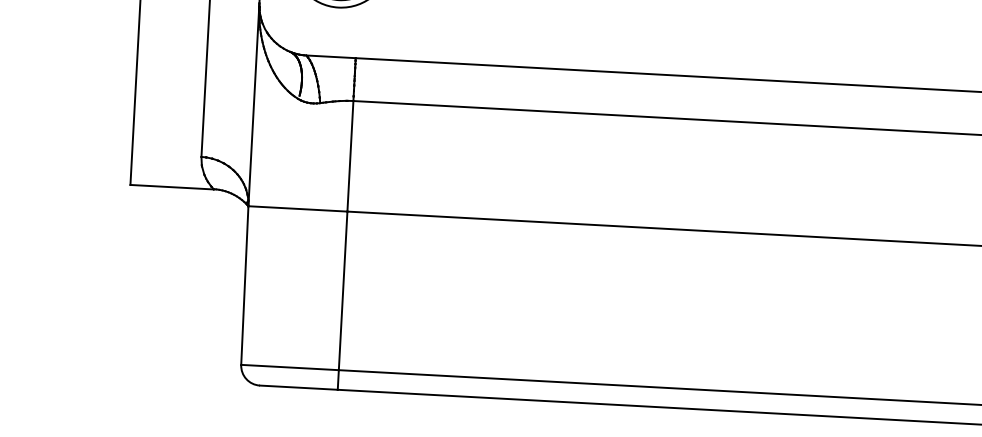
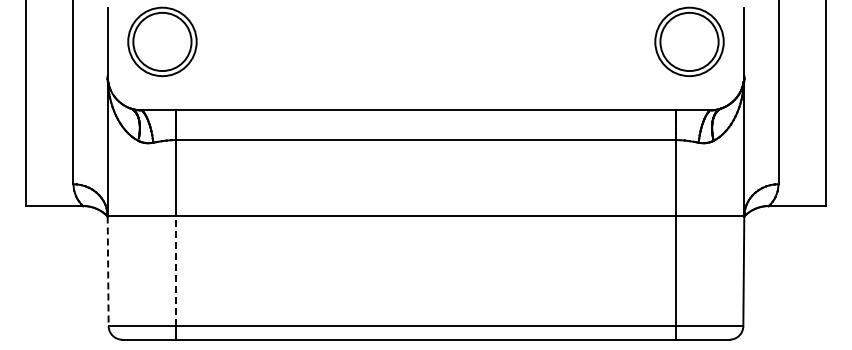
line: (245, 285) -> (108, 271), solid -> dashed
line: (343, 291) -> (176, 271), solid -> dashed

